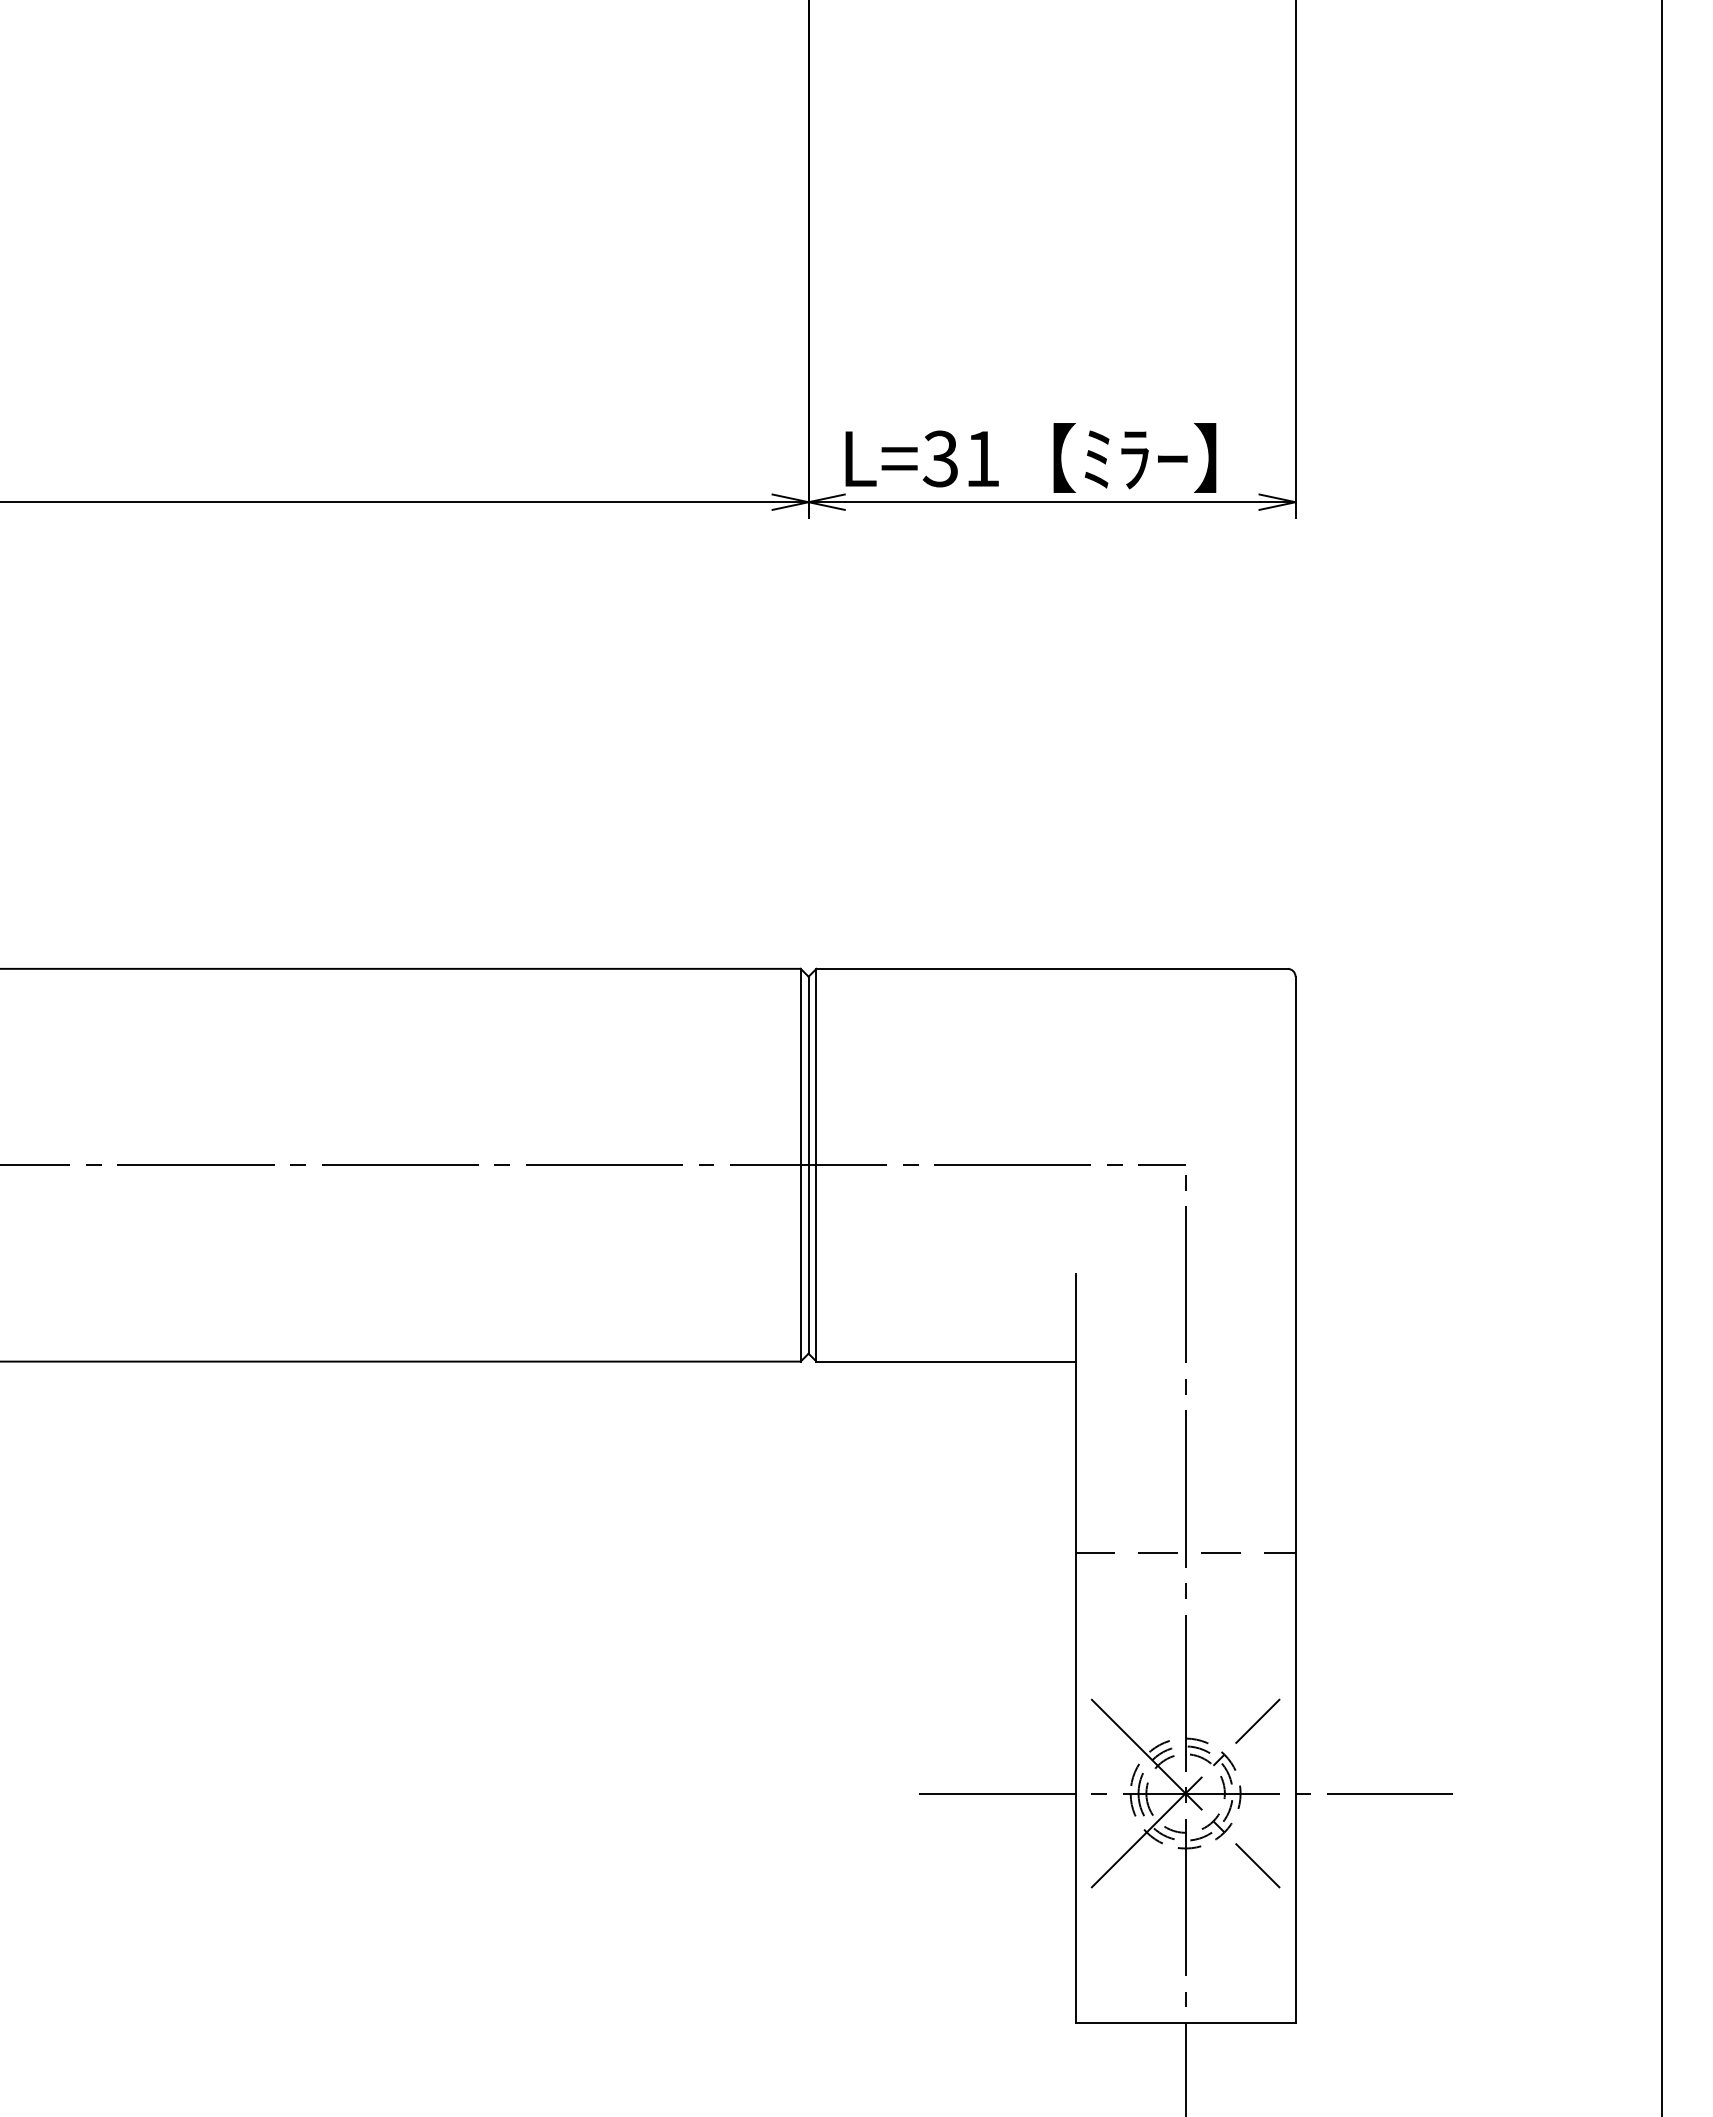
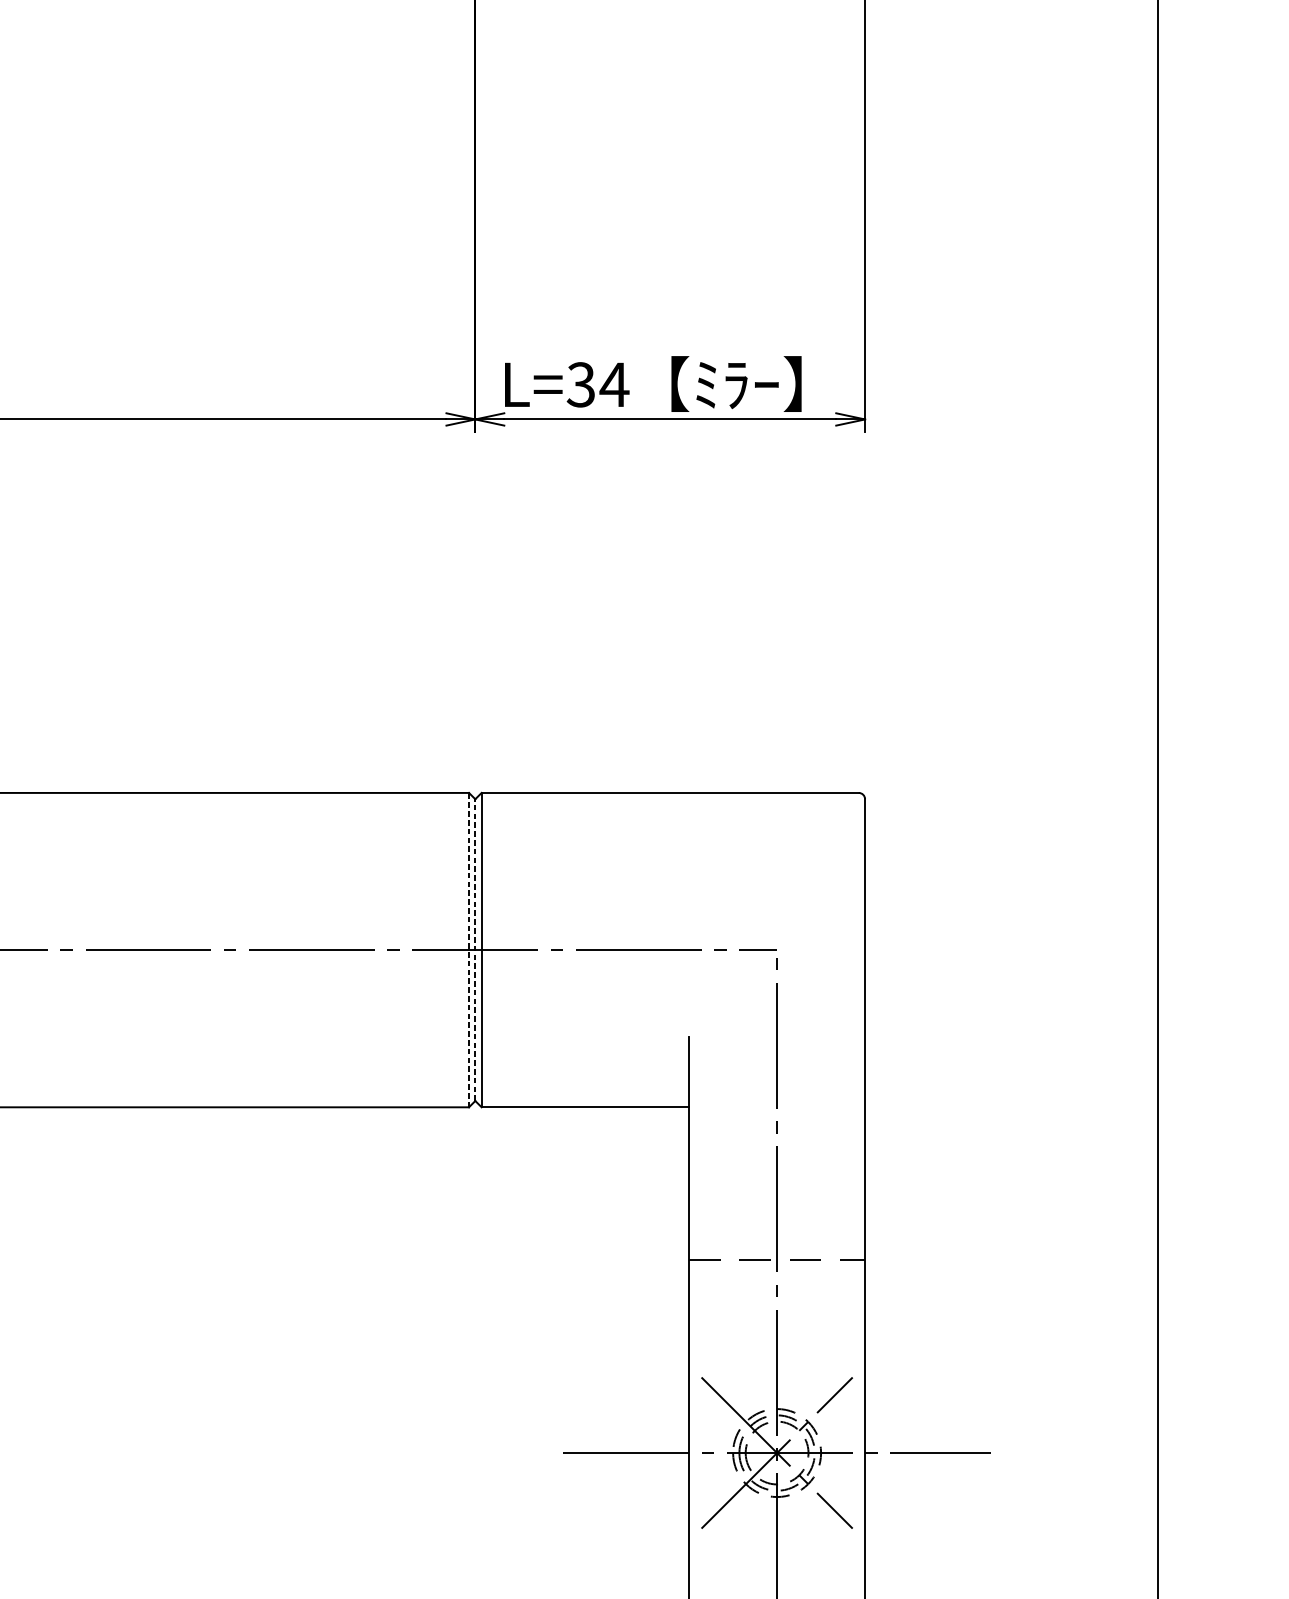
text: (982, 458) -> (614, 384), L=31 -> L=34
line: (800, 1164) -> (468, 949), solid -> dashed
line: (808, 1164) -> (475, 949), solid -> dashed

